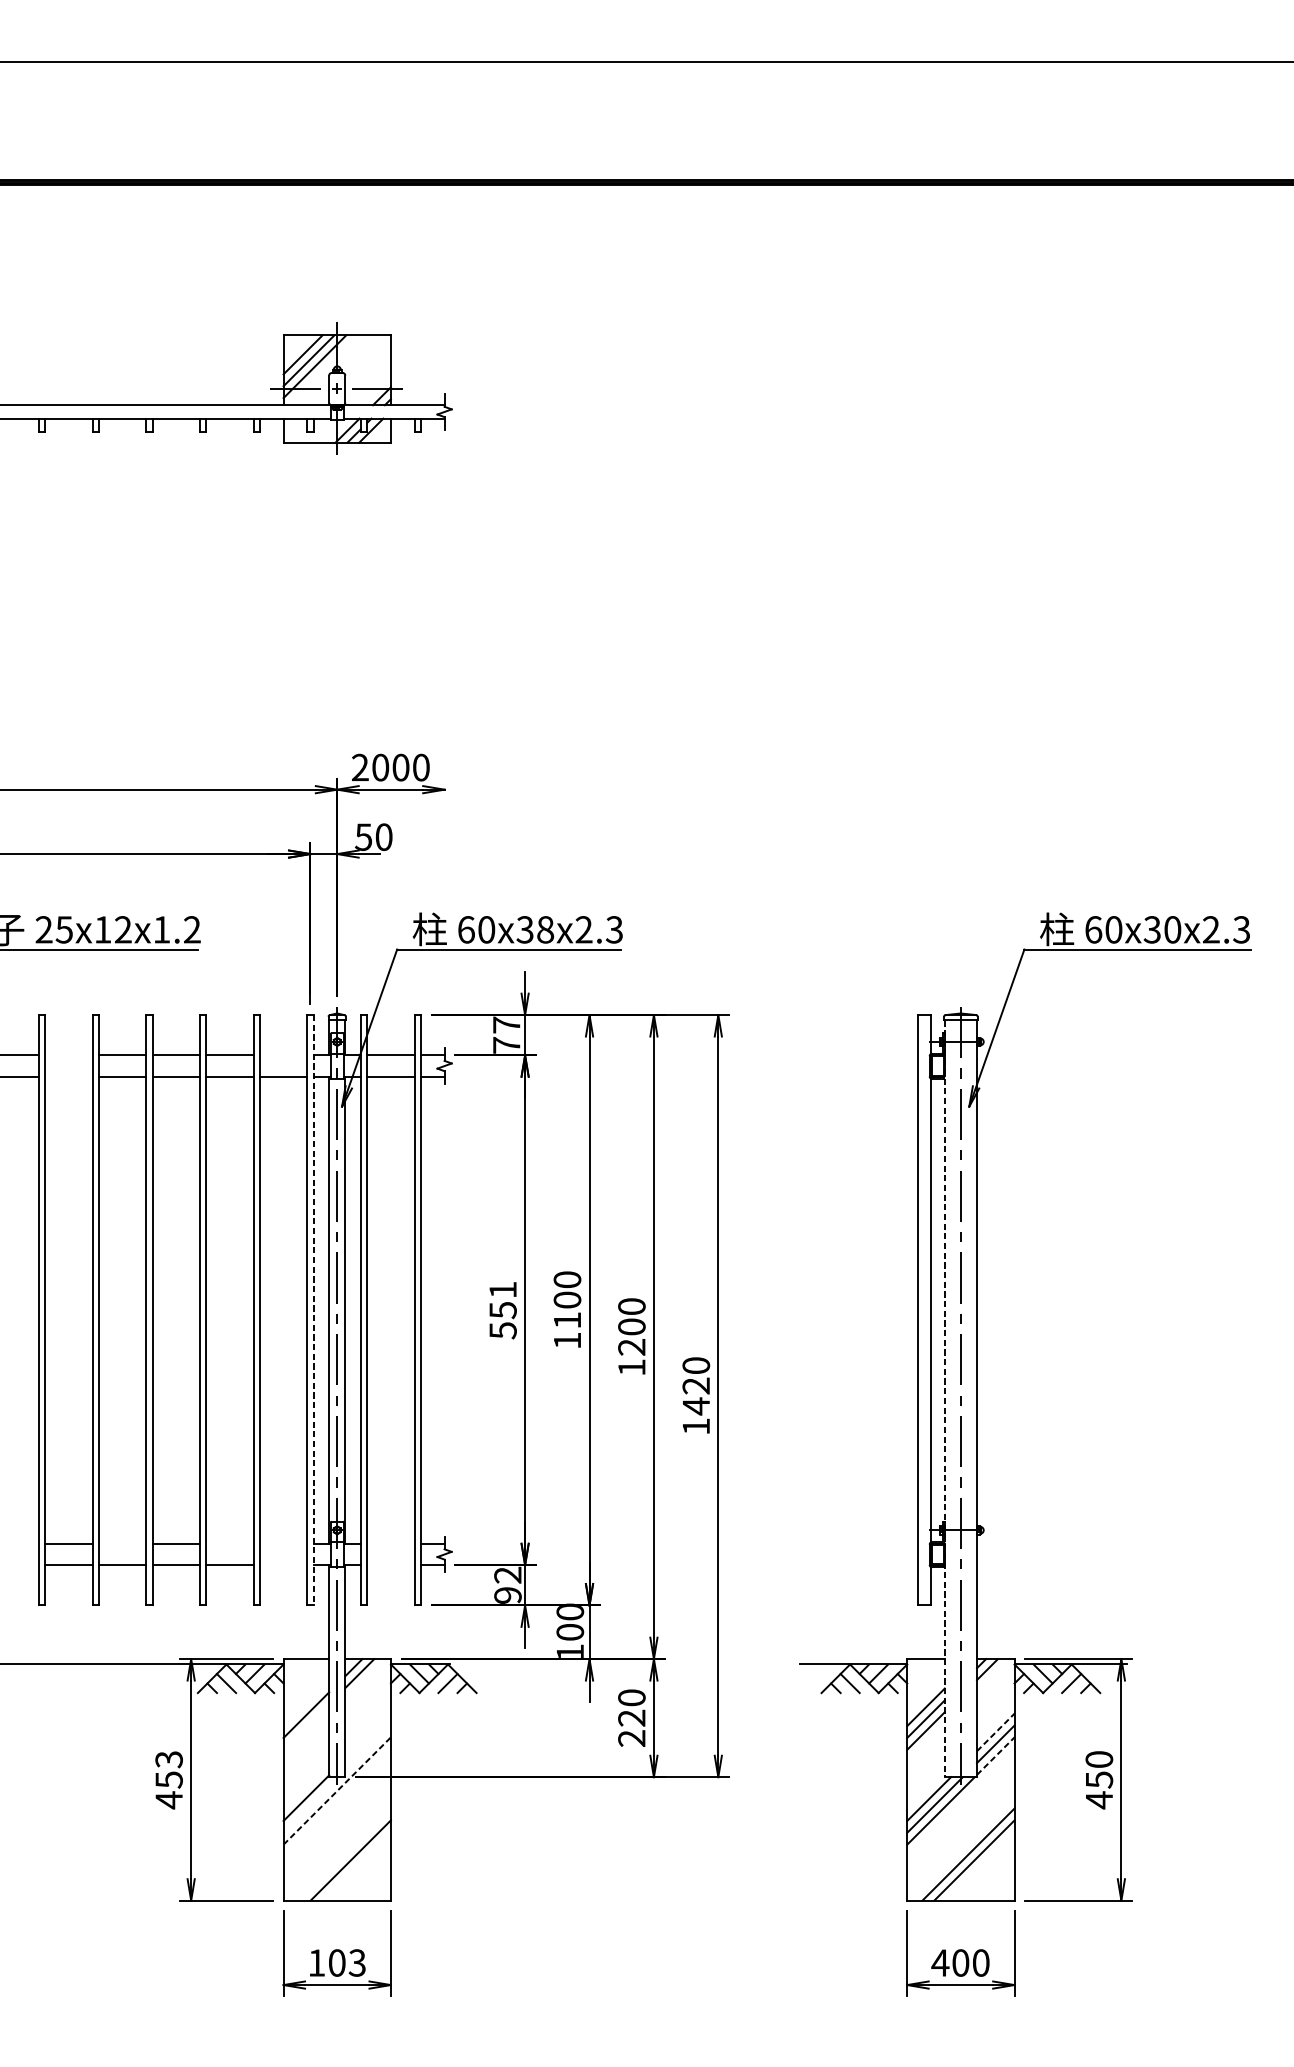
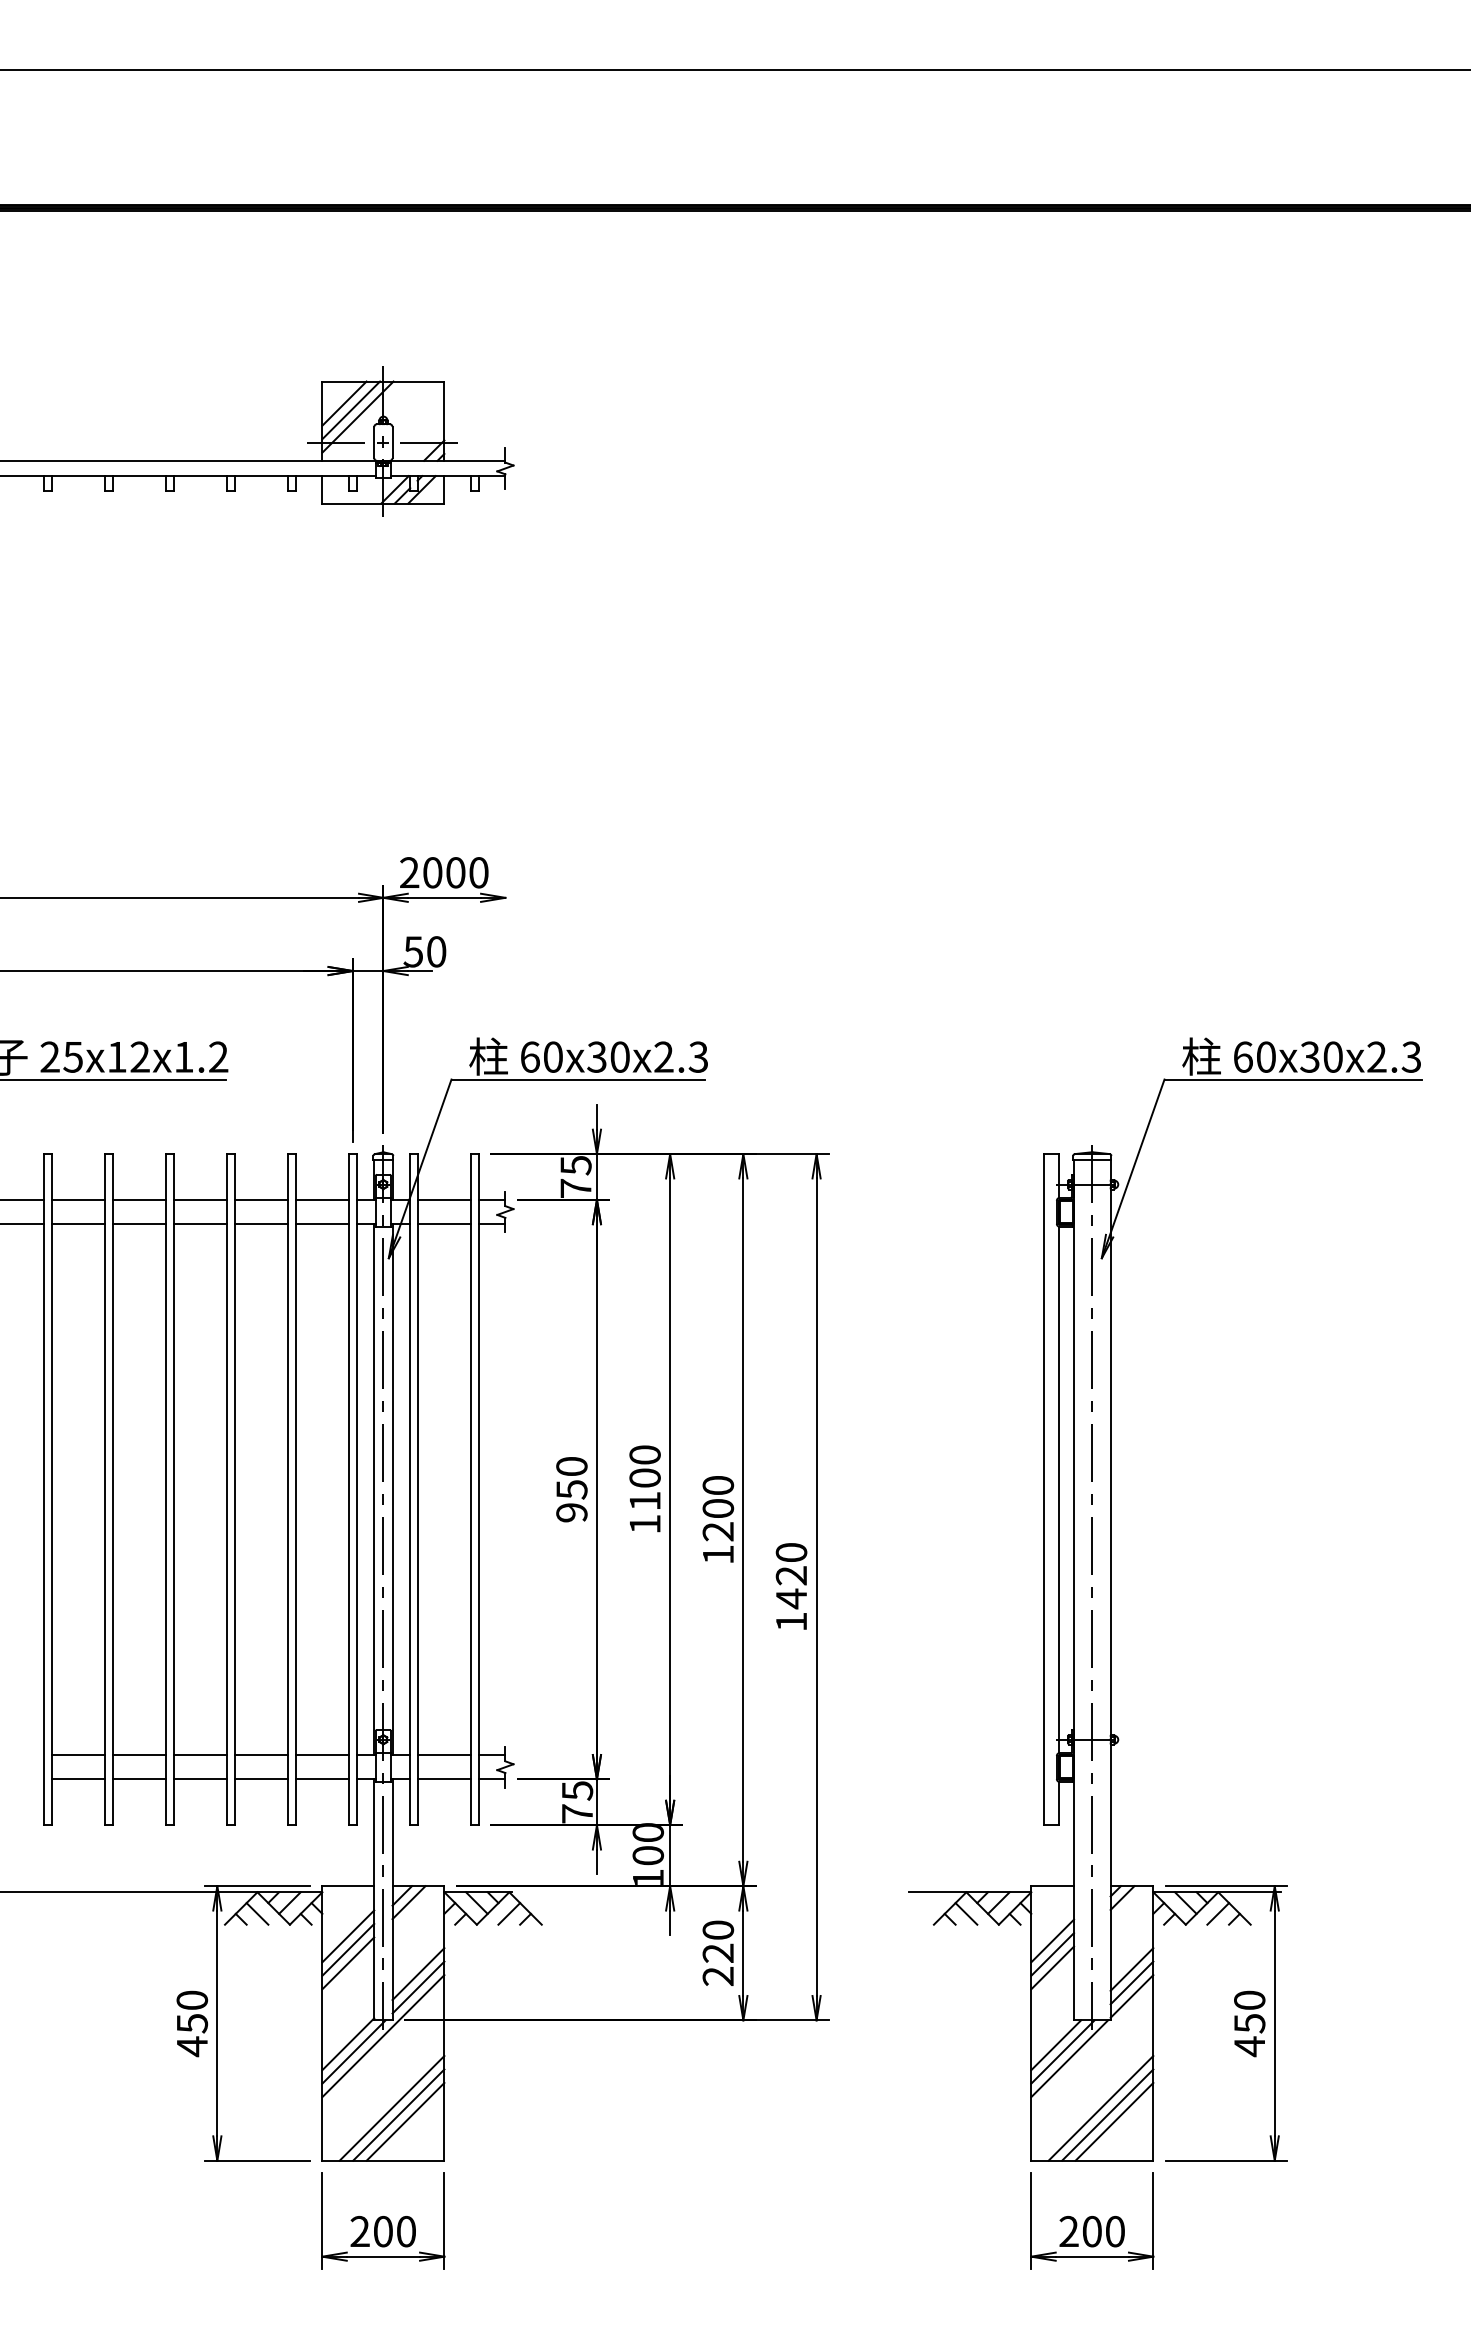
text: (544, 929) -> (619, 1056), 60x38x2.3 -> 60x30x2.3
text: (506, 1025) -> (575, 1165), 77 -> 75
line: (69, 1055) -> (78, 1199), added
line: (283, 1055) -> (322, 1199), added
line: (69, 1077) -> (78, 1224), added
line: (313, 1310) -> (356, 1489), dashed -> solid
text: (502, 1310) -> (571, 1489), 551 -> 950
line: (945, 1399) -> (1074, 1590), dashed -> solid
line: (122, 1544) -> (139, 1755), added
line: (230, 1544) -> (261, 1755), added
line: (283, 1544) -> (322, 1755), added
line: (391, 1544) -> (444, 1755), added
line: (283, 1565) -> (322, 1779), added
line: (391, 1565) -> (444, 1779), added
text: (508, 1585) -> (577, 1802), 92 -> 75
line: (306, 1703) -> (348, 1936), added
line: (306, 1727) -> (348, 1963), added
line: (996, 1732) -> (1132, 1969), dashed -> solid
line: (368, 1736) -> (418, 1974), added
line: (368, 1748) -> (418, 1987), added
line: (996, 1756) -> (1132, 1996), dashed -> solid
text: (168, 1759) -> (191, 2000), 453 -> 450
line: (337, 1790) -> (383, 2035), dashed -> solid
line: (310, 1804) -> (353, 2051), added
line: (344, 1854) -> (391, 2108), added
line: (356, 1866) -> (405, 2121), added
line: (980, 1866) -> (1114, 2121), added
text: (336, 1962) -> (382, 2231), 103 -> 200
text: (939, 1962) -> (1068, 2230), 400 -> 200

